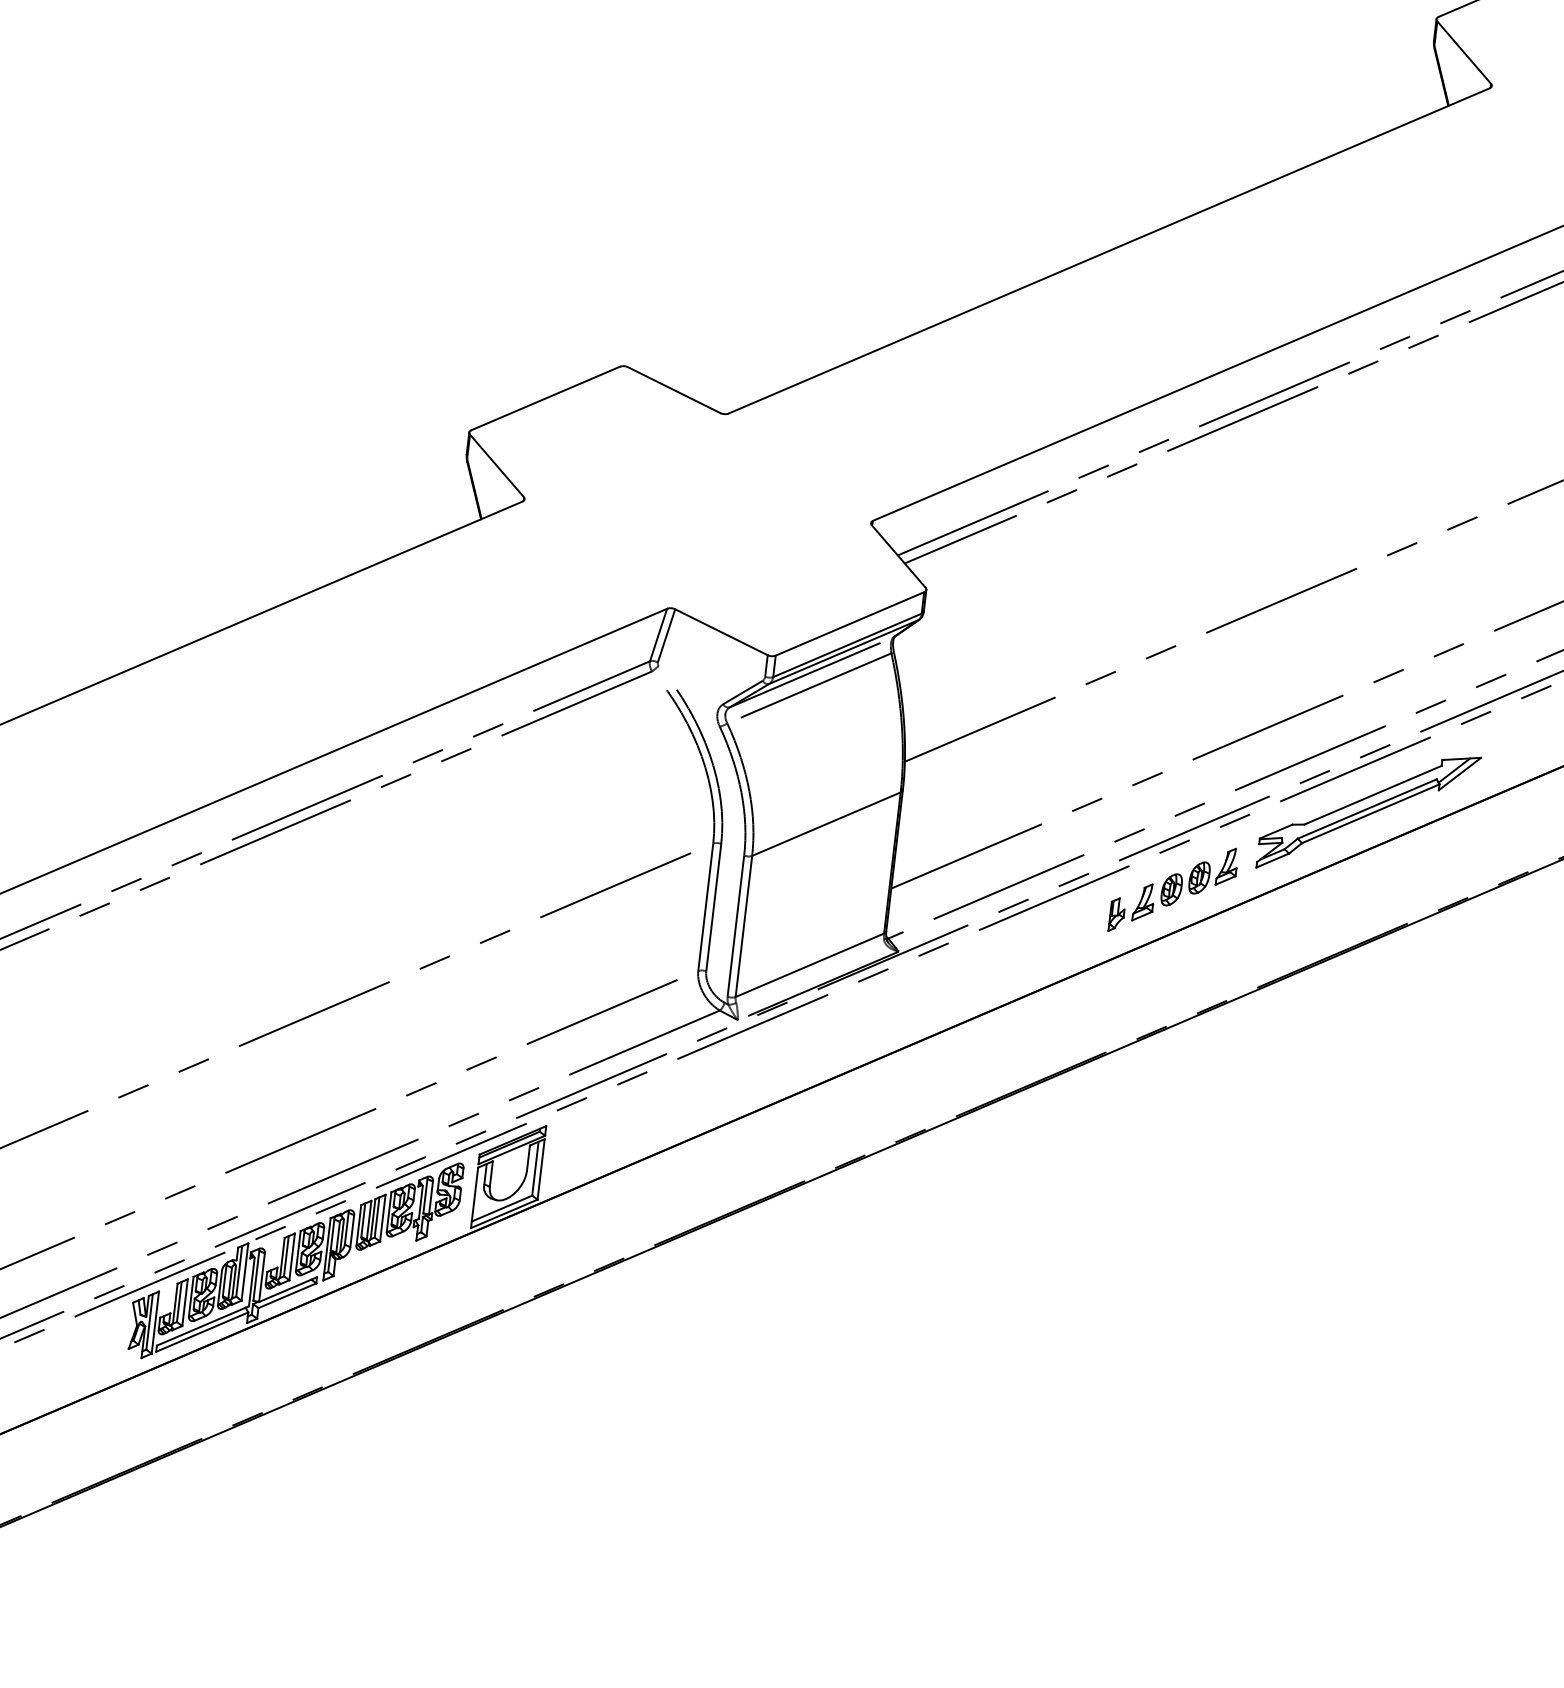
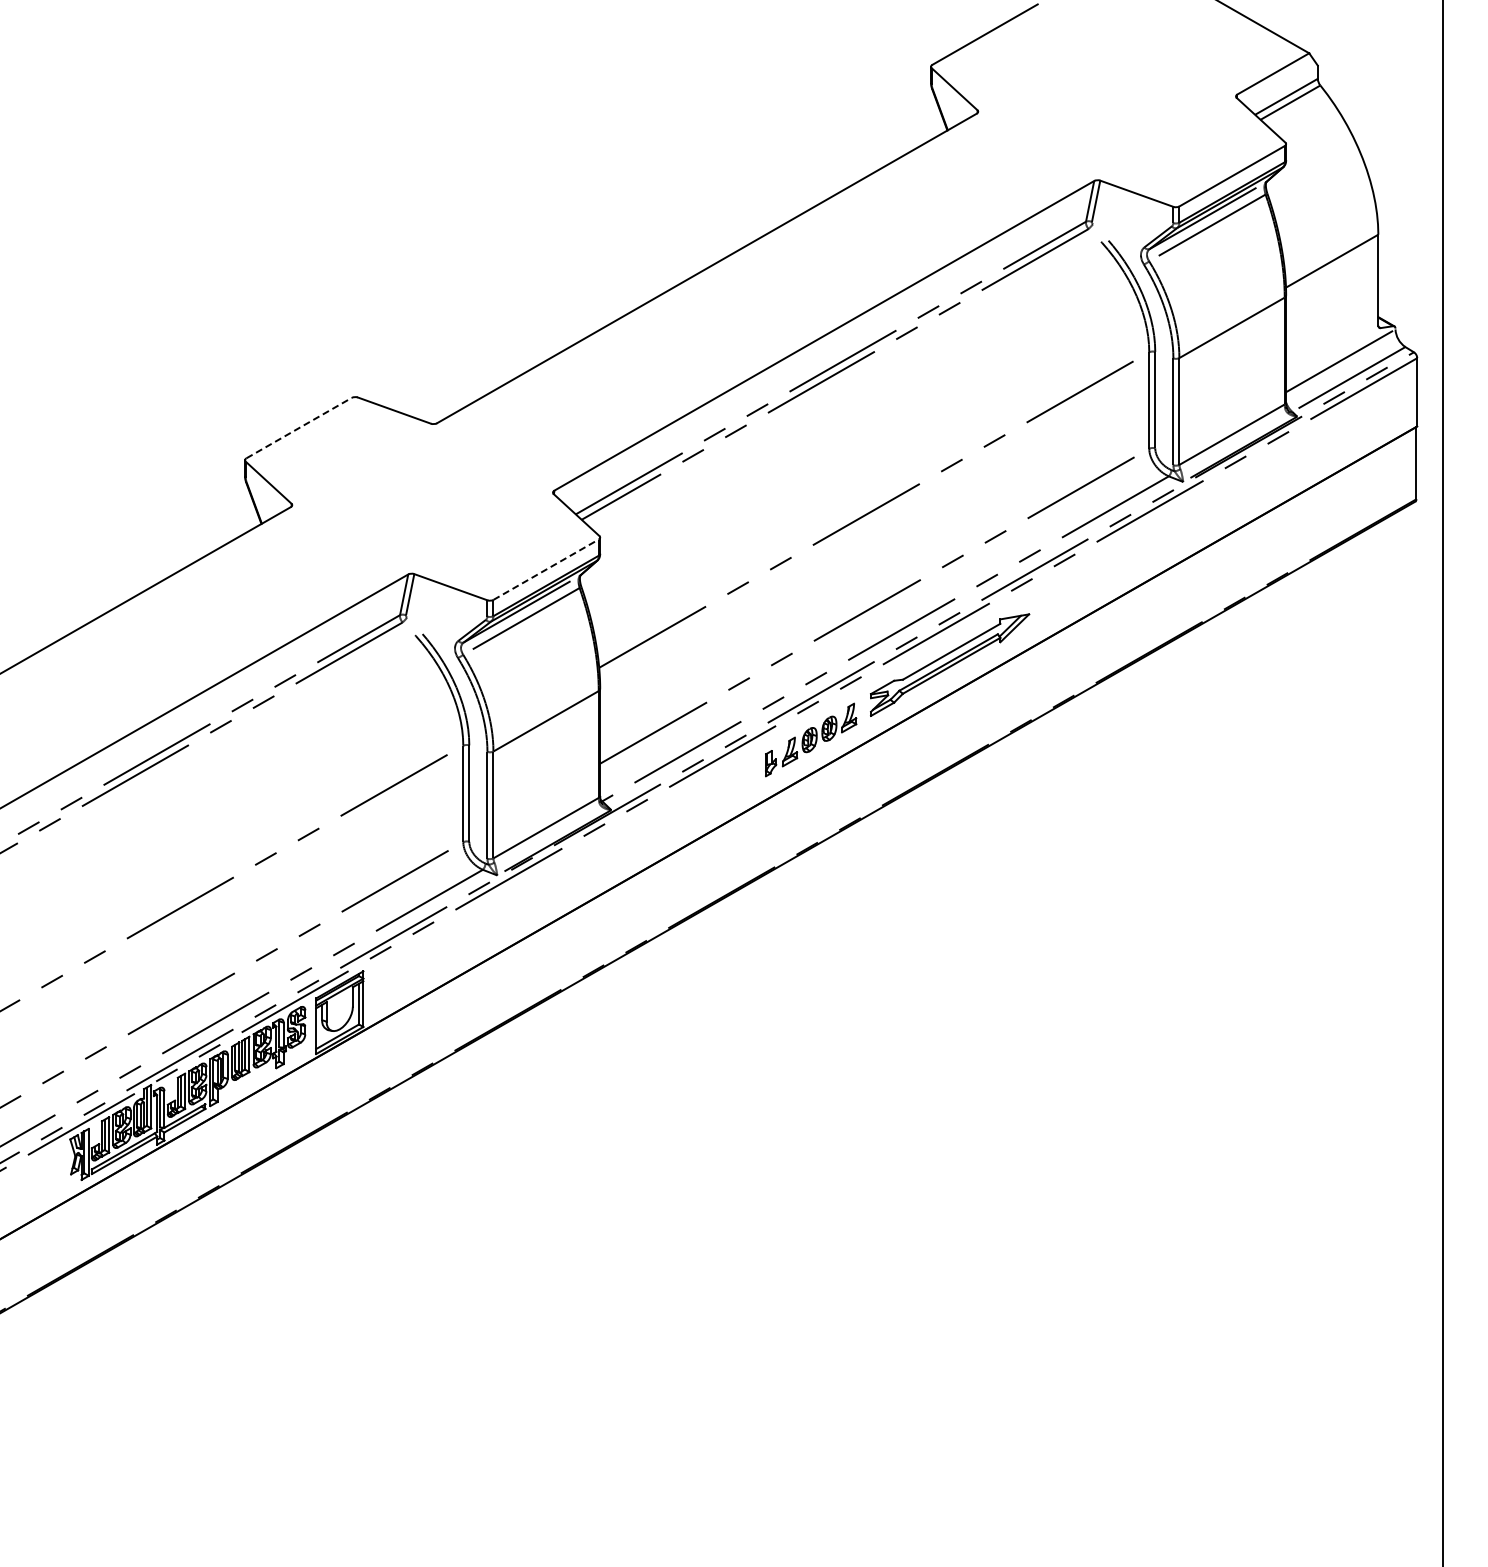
line: (546, 399) -> (299, 428), solid -> dashed
line: (850, 623) -> (546, 569), solid -> dashed

